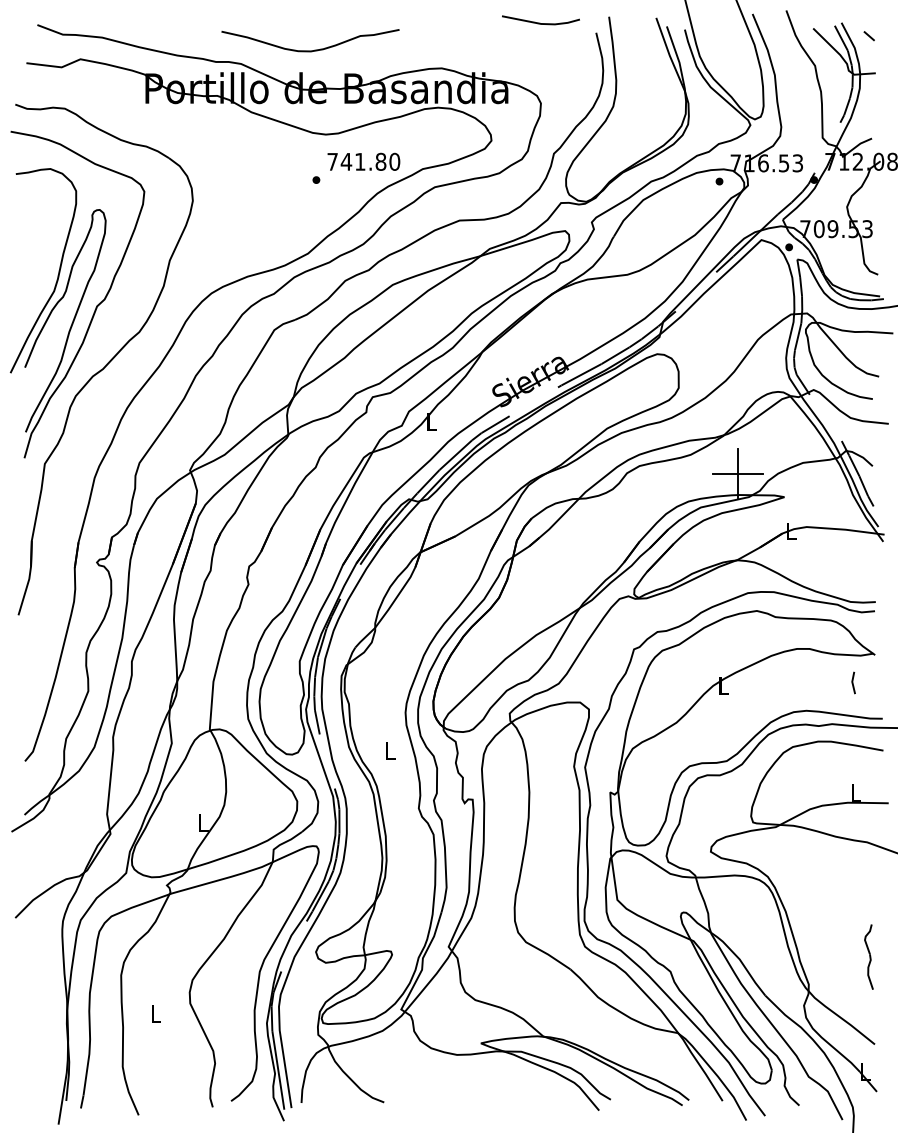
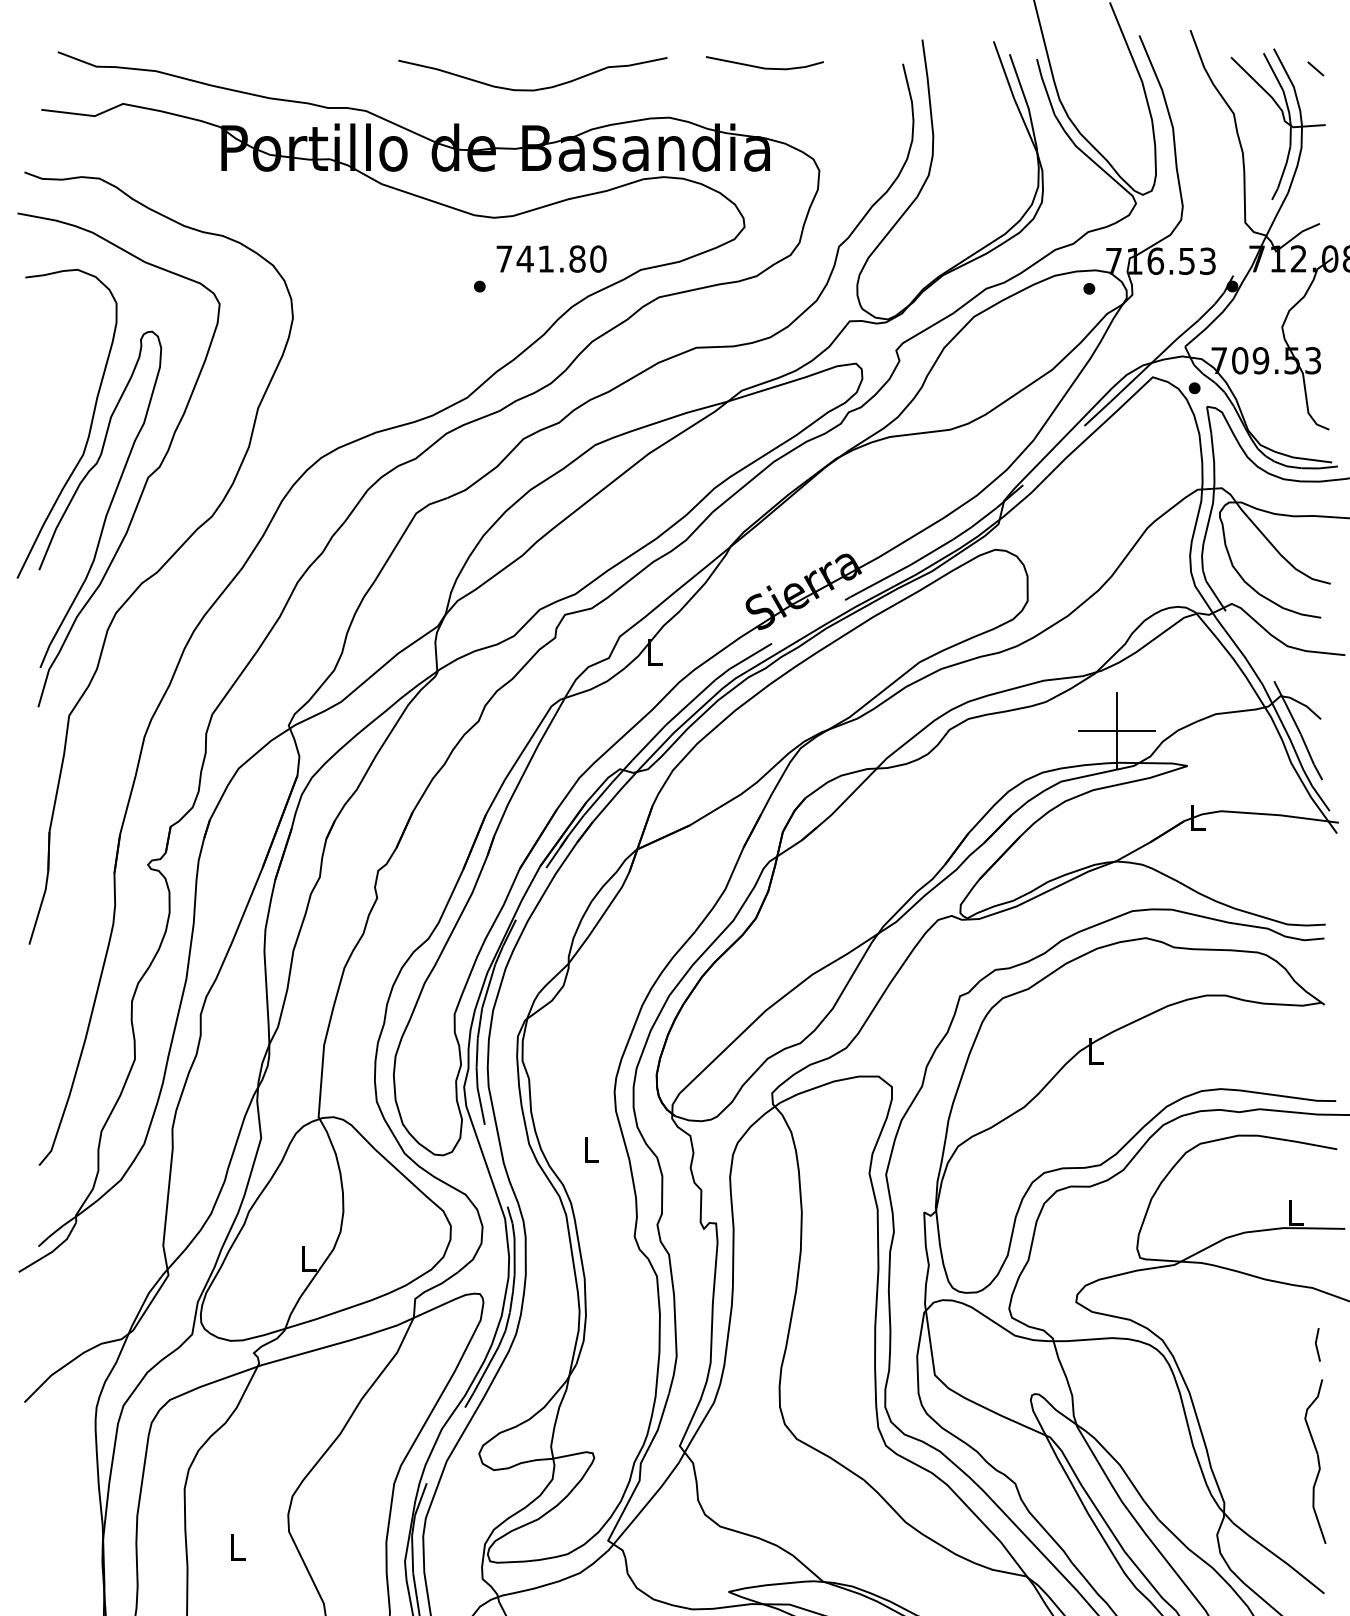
line: (540, 22) -> (764, 66), moved
curve: (314, 49) -> (538, 87), moved
line: (853, 682) -> (1317, 1344), moved
part: (868, 956) -> (1314, 1460), size x1.67

